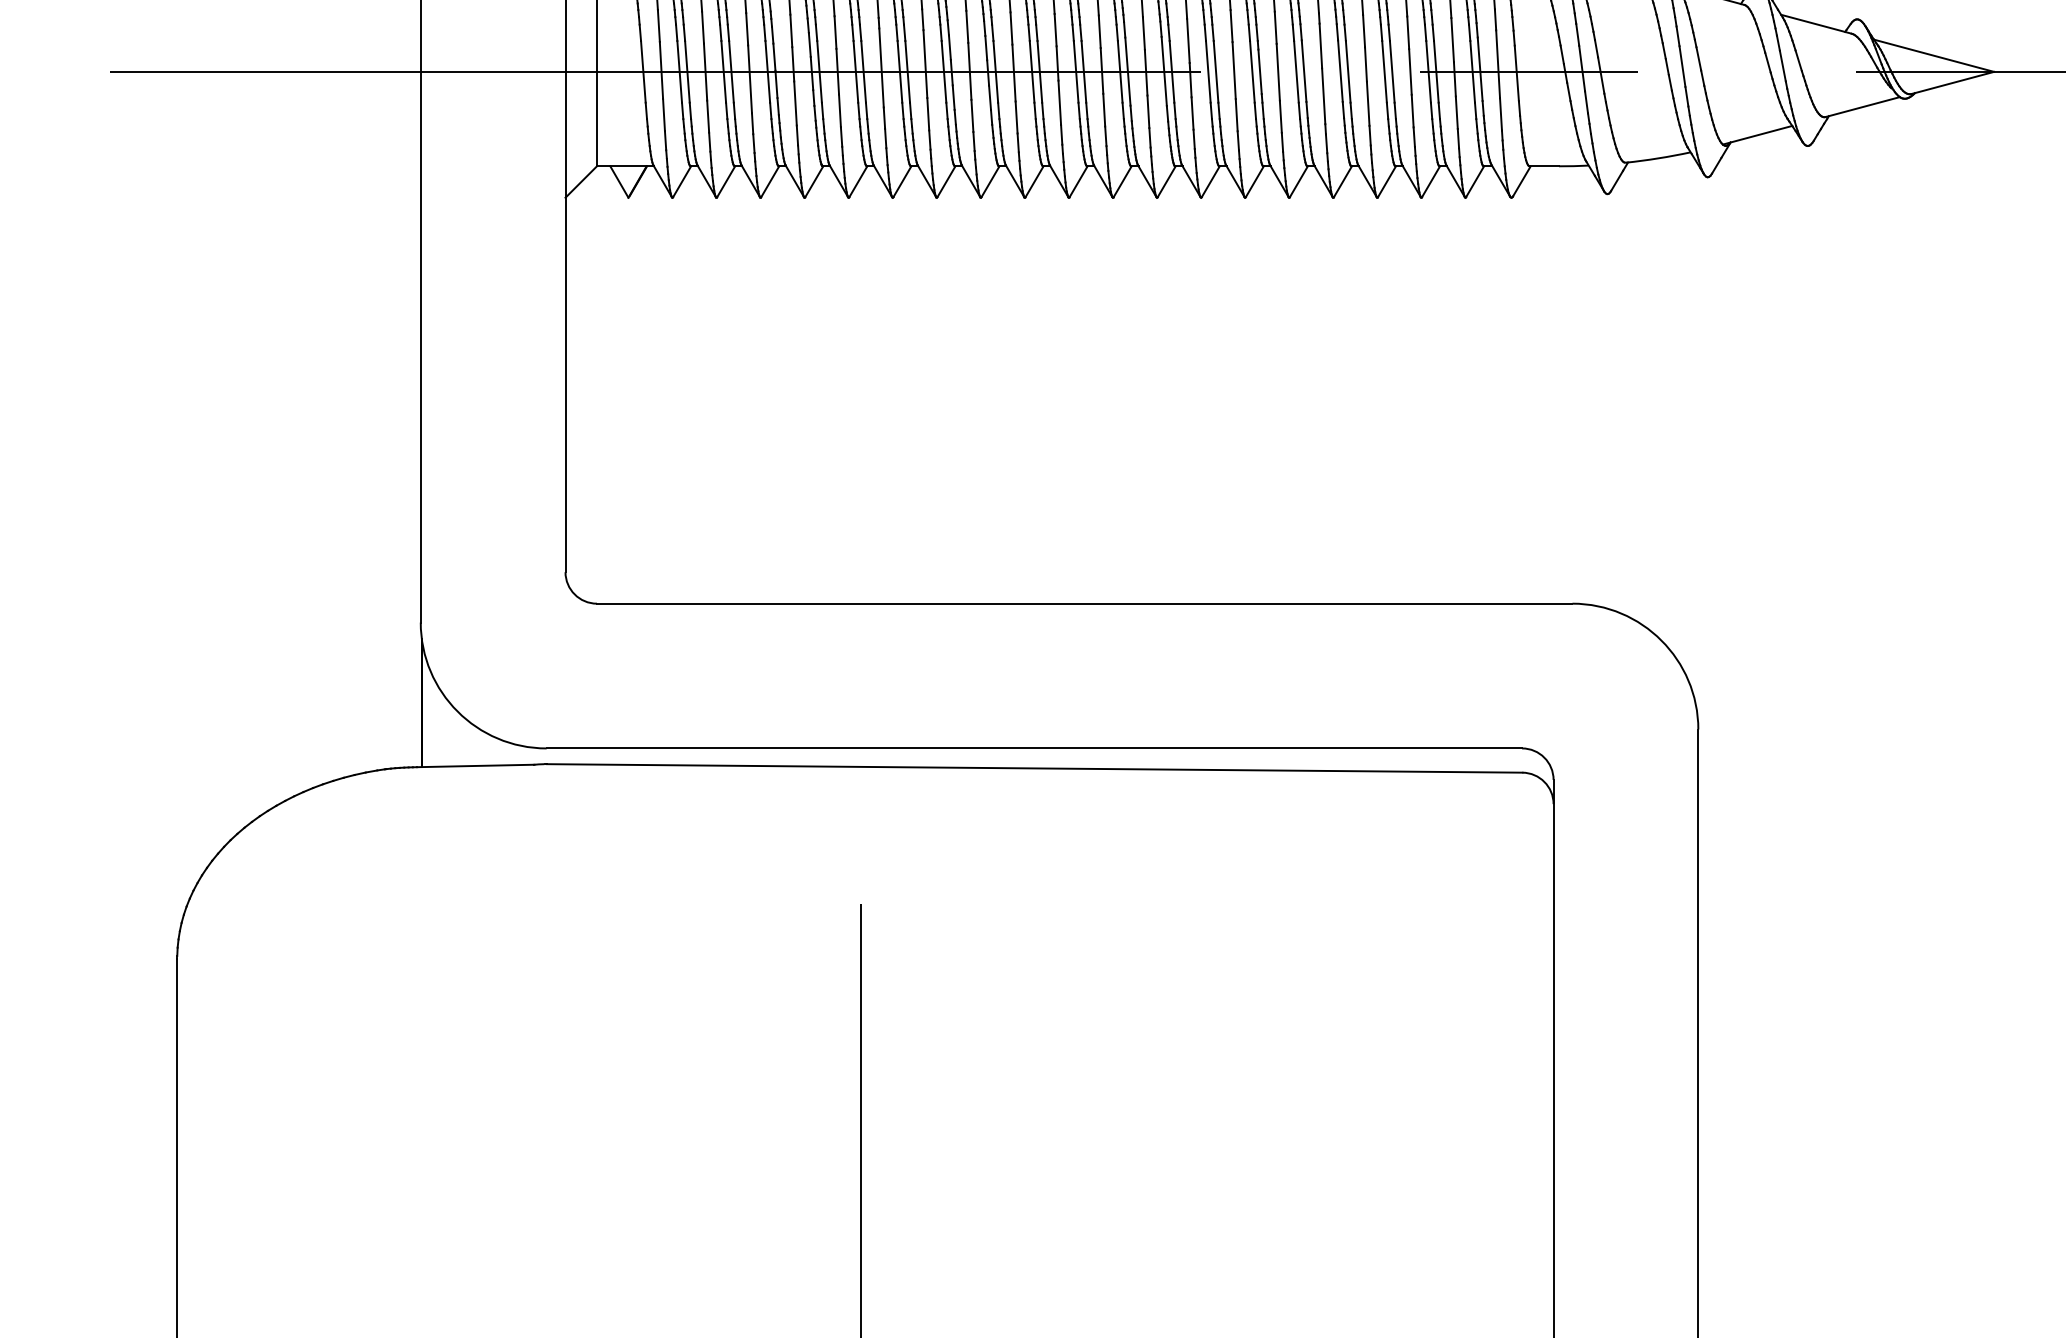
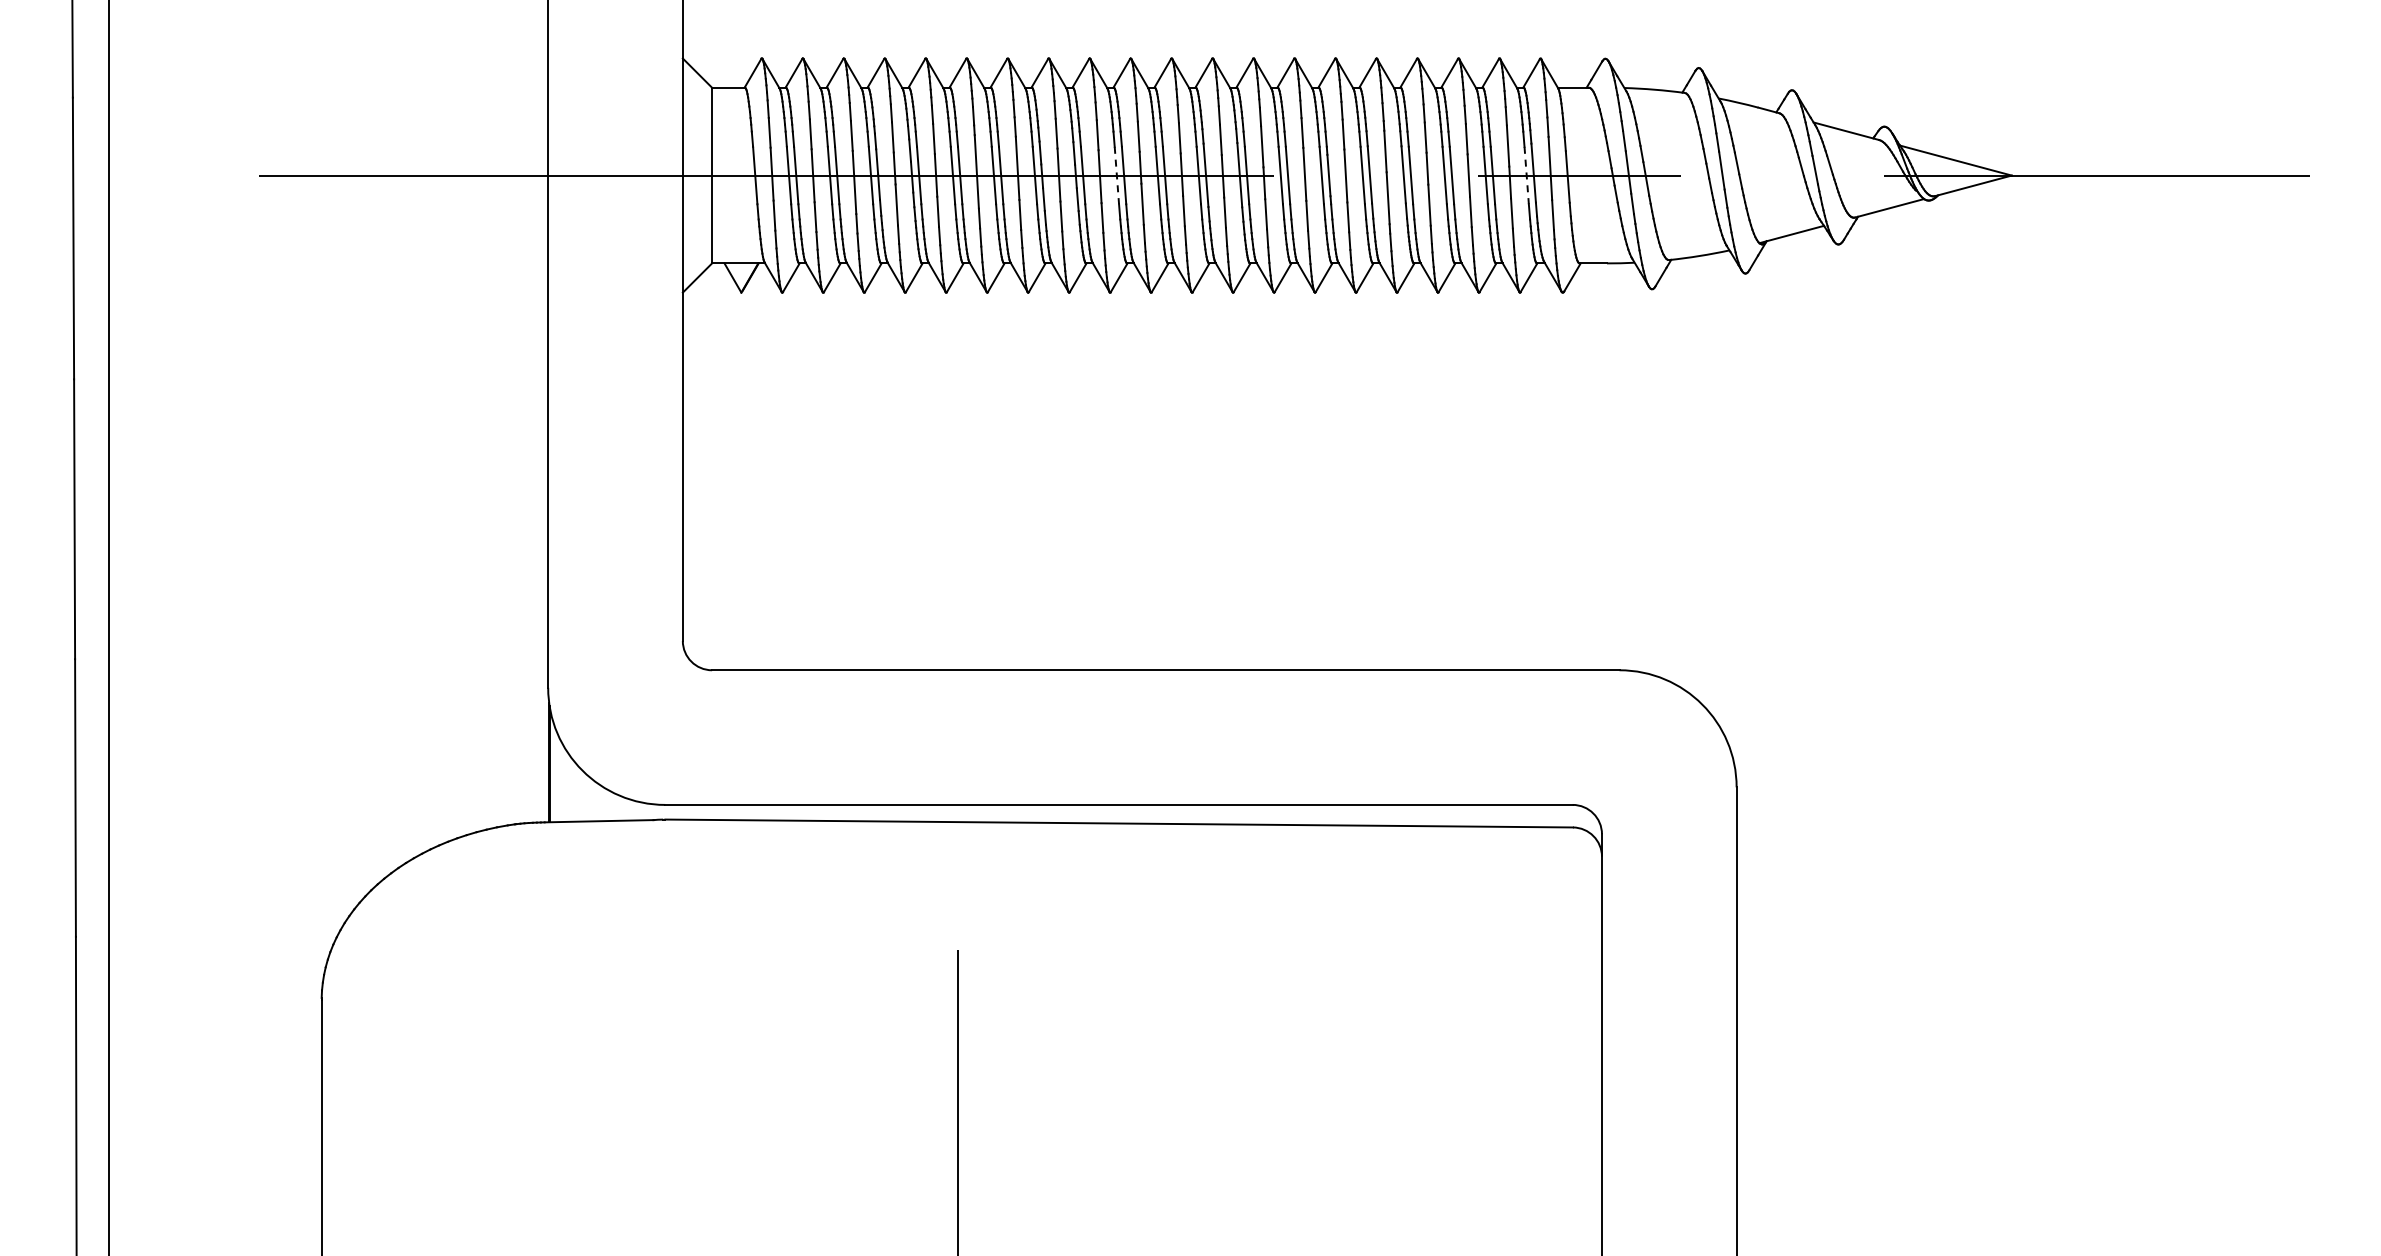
line: (1031, 71) -> (1116, 175), solid -> dashed
line: (1472, 71) -> (1526, 175), solid -> dashed

